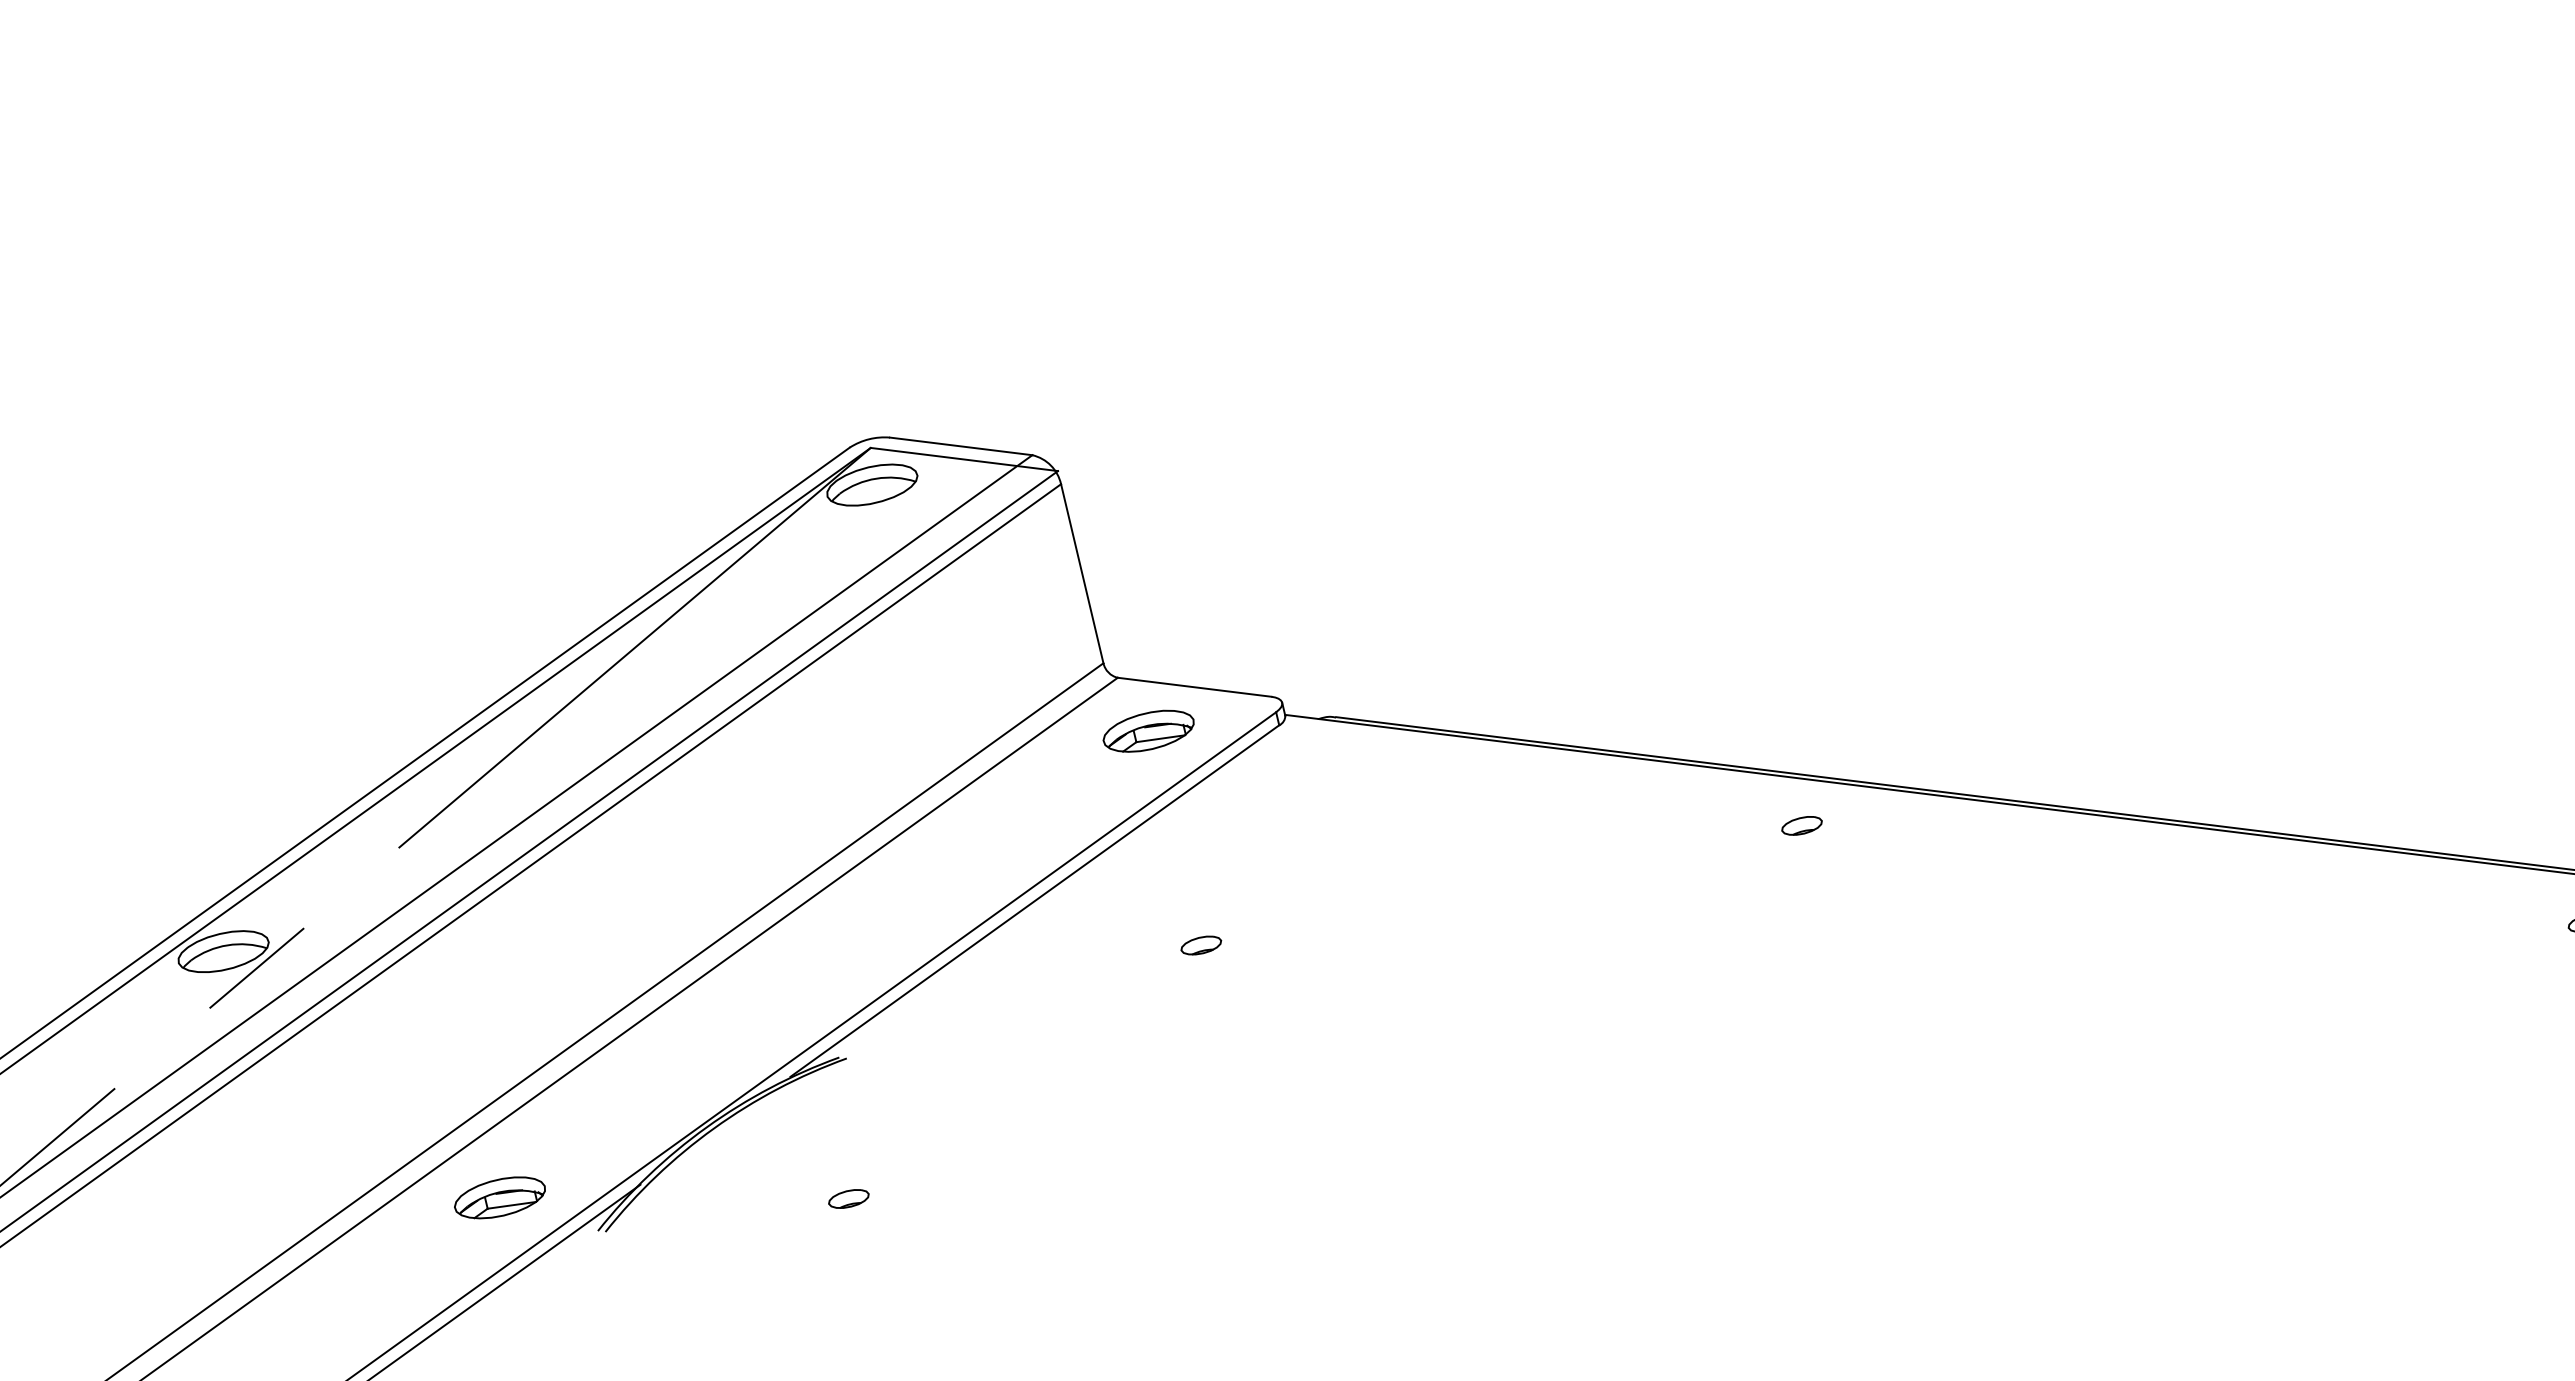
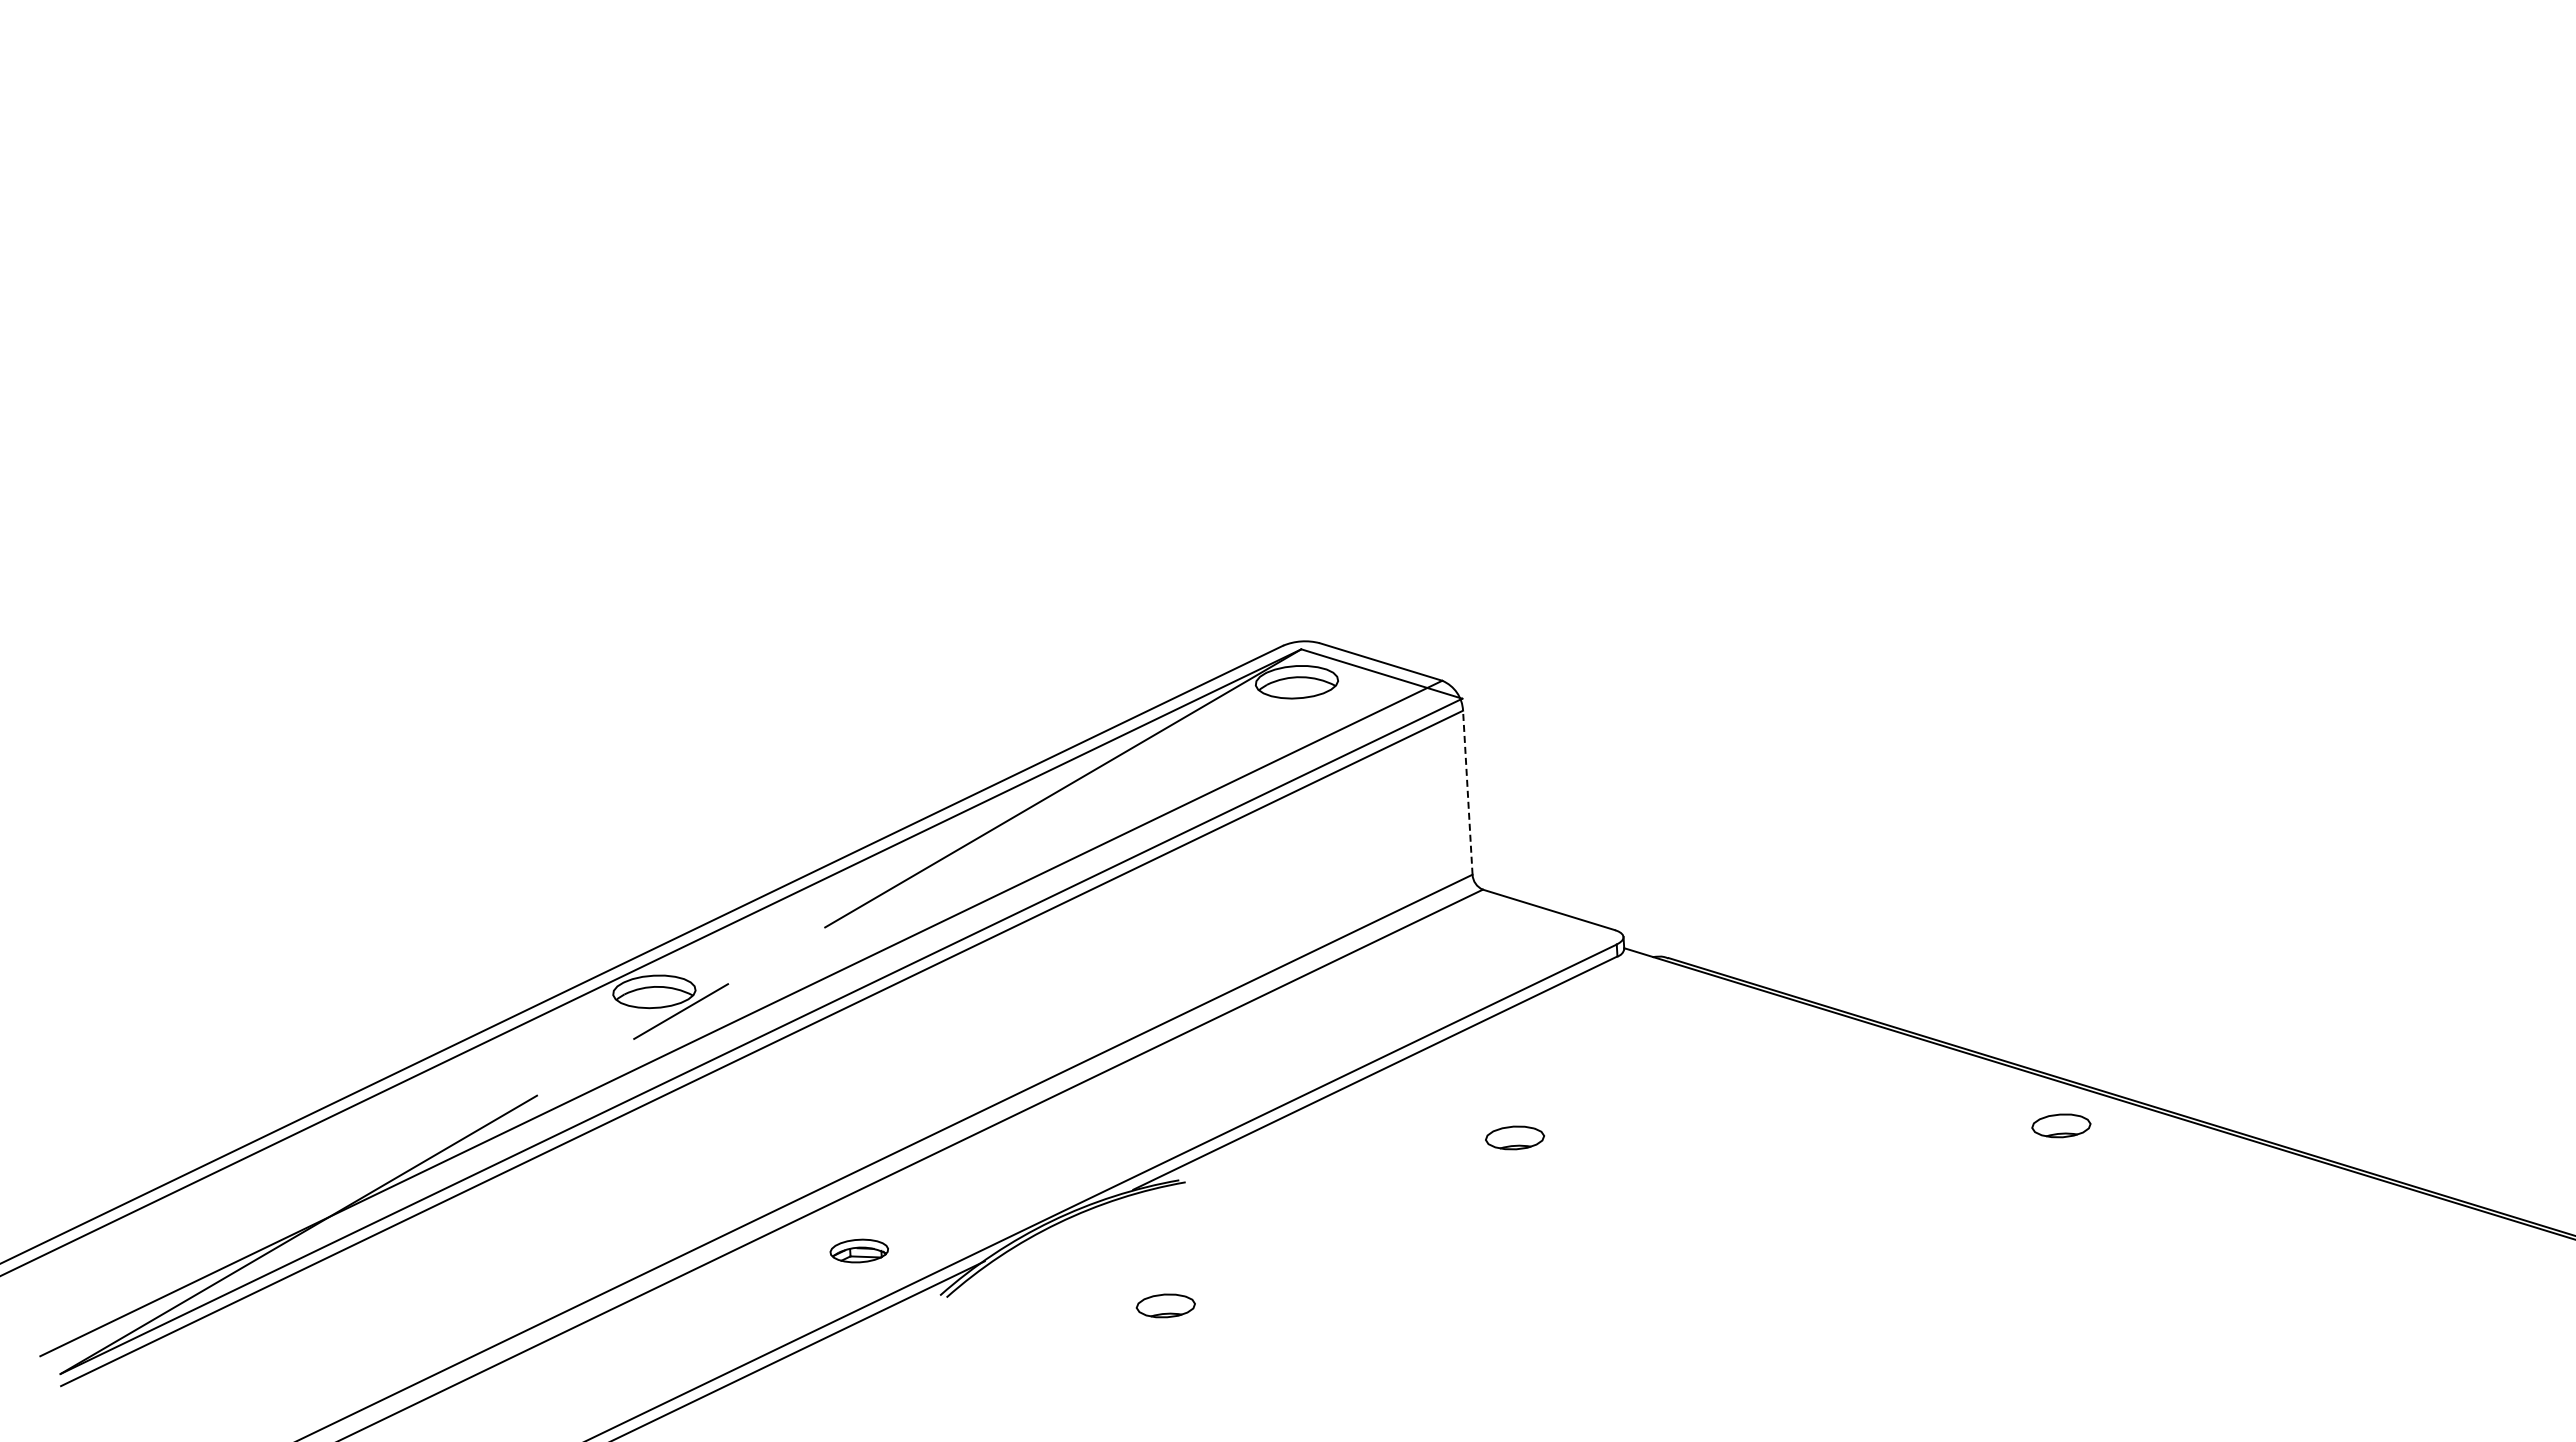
line: (1081, 573) -> (1467, 792), solid -> dashed
part: (1148, 731) -> (1501, 941), removed
part: (1802, 825) -> (2061, 1125), size x1.6
part: (1200, 945) -> (1514, 1137), size x1.6
part: (500, 1197) -> (859, 1250), size x0.7
part: (848, 1199) -> (1165, 1306), size x1.6

